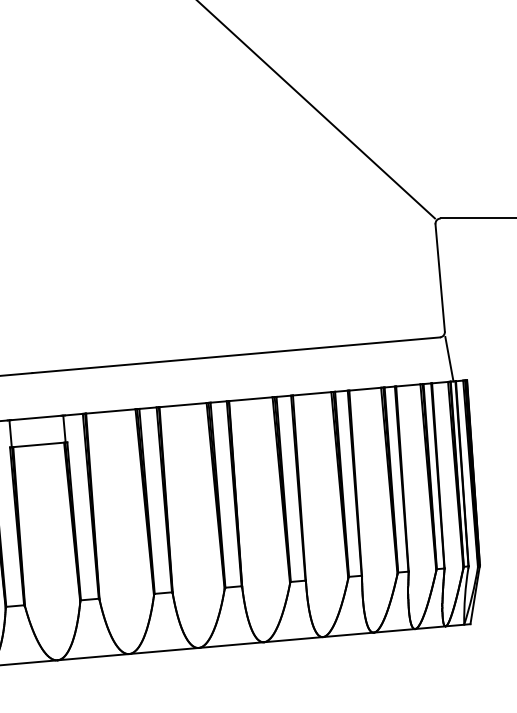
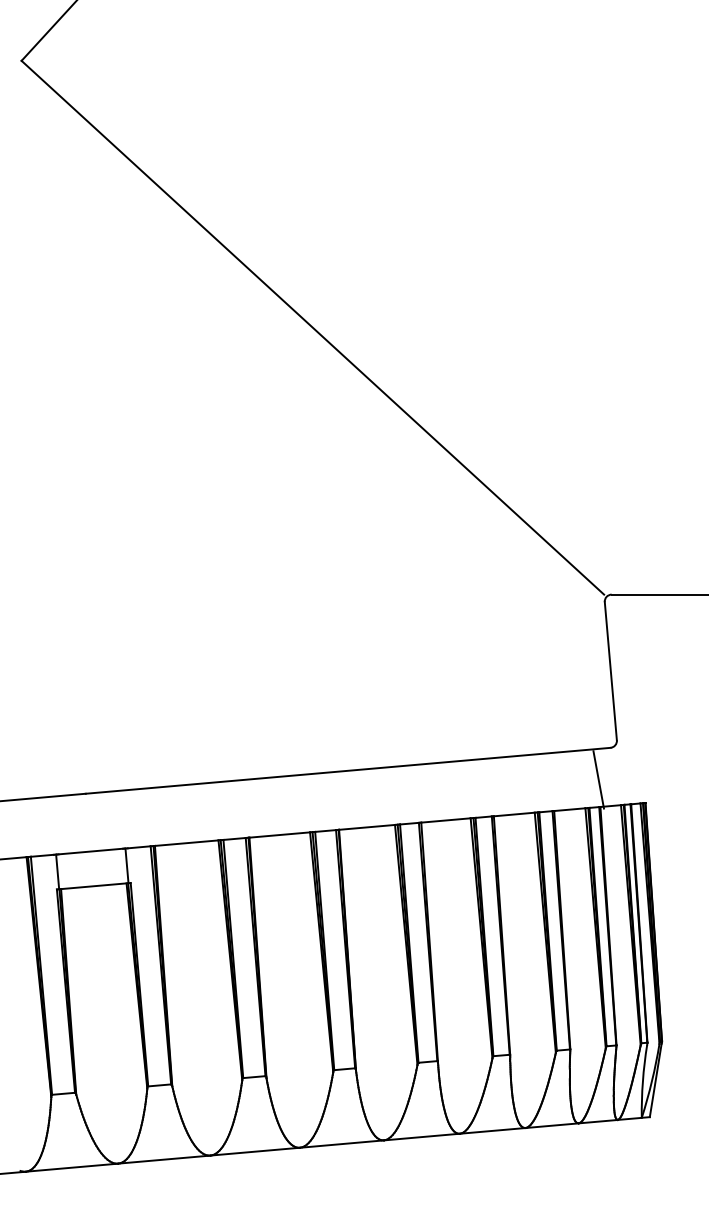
line: (449, 358) -> (598, 779), moved

